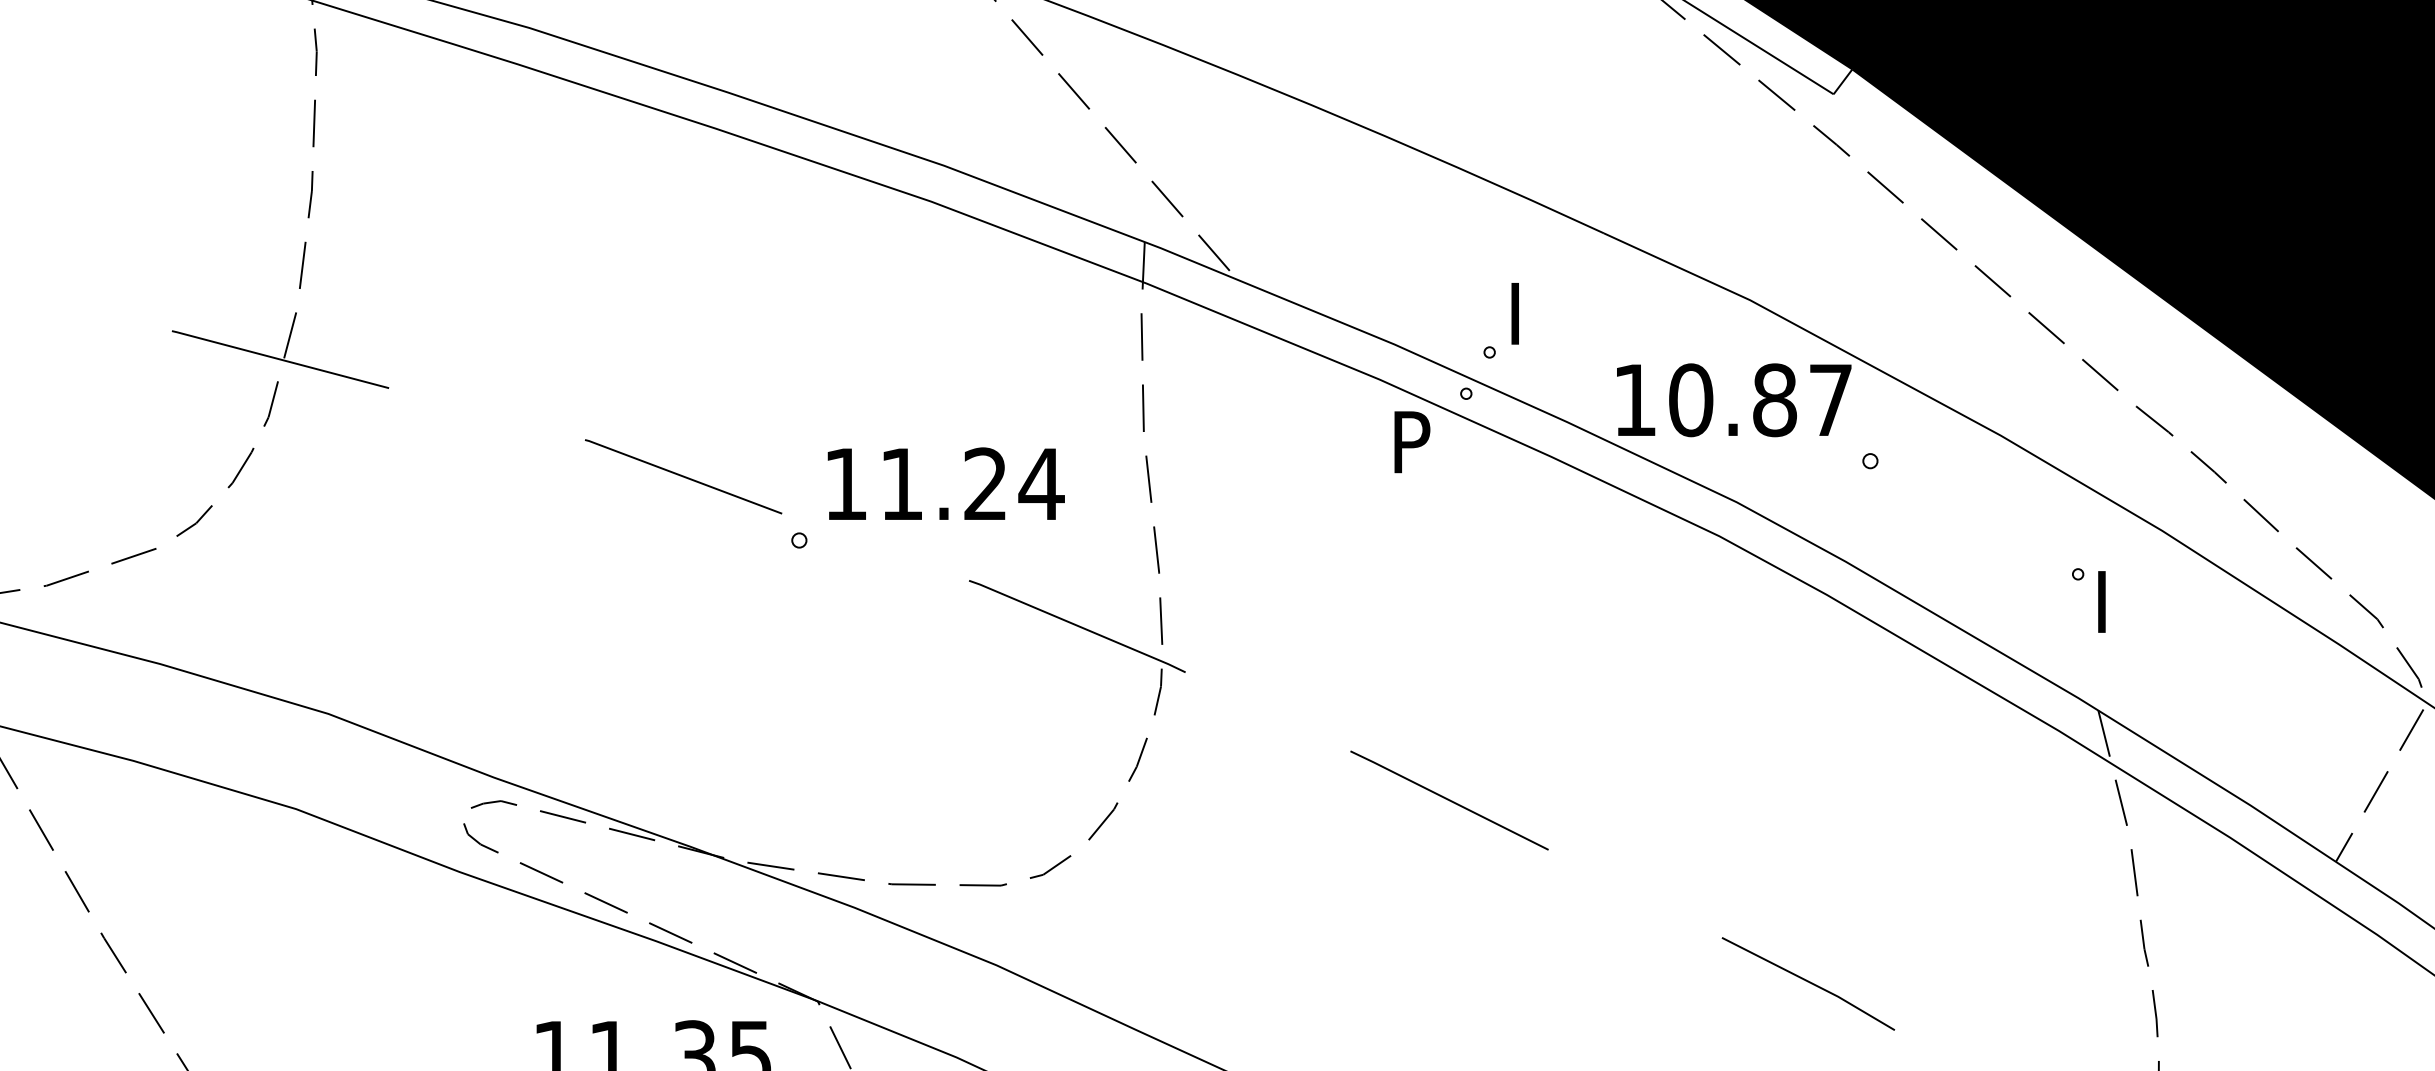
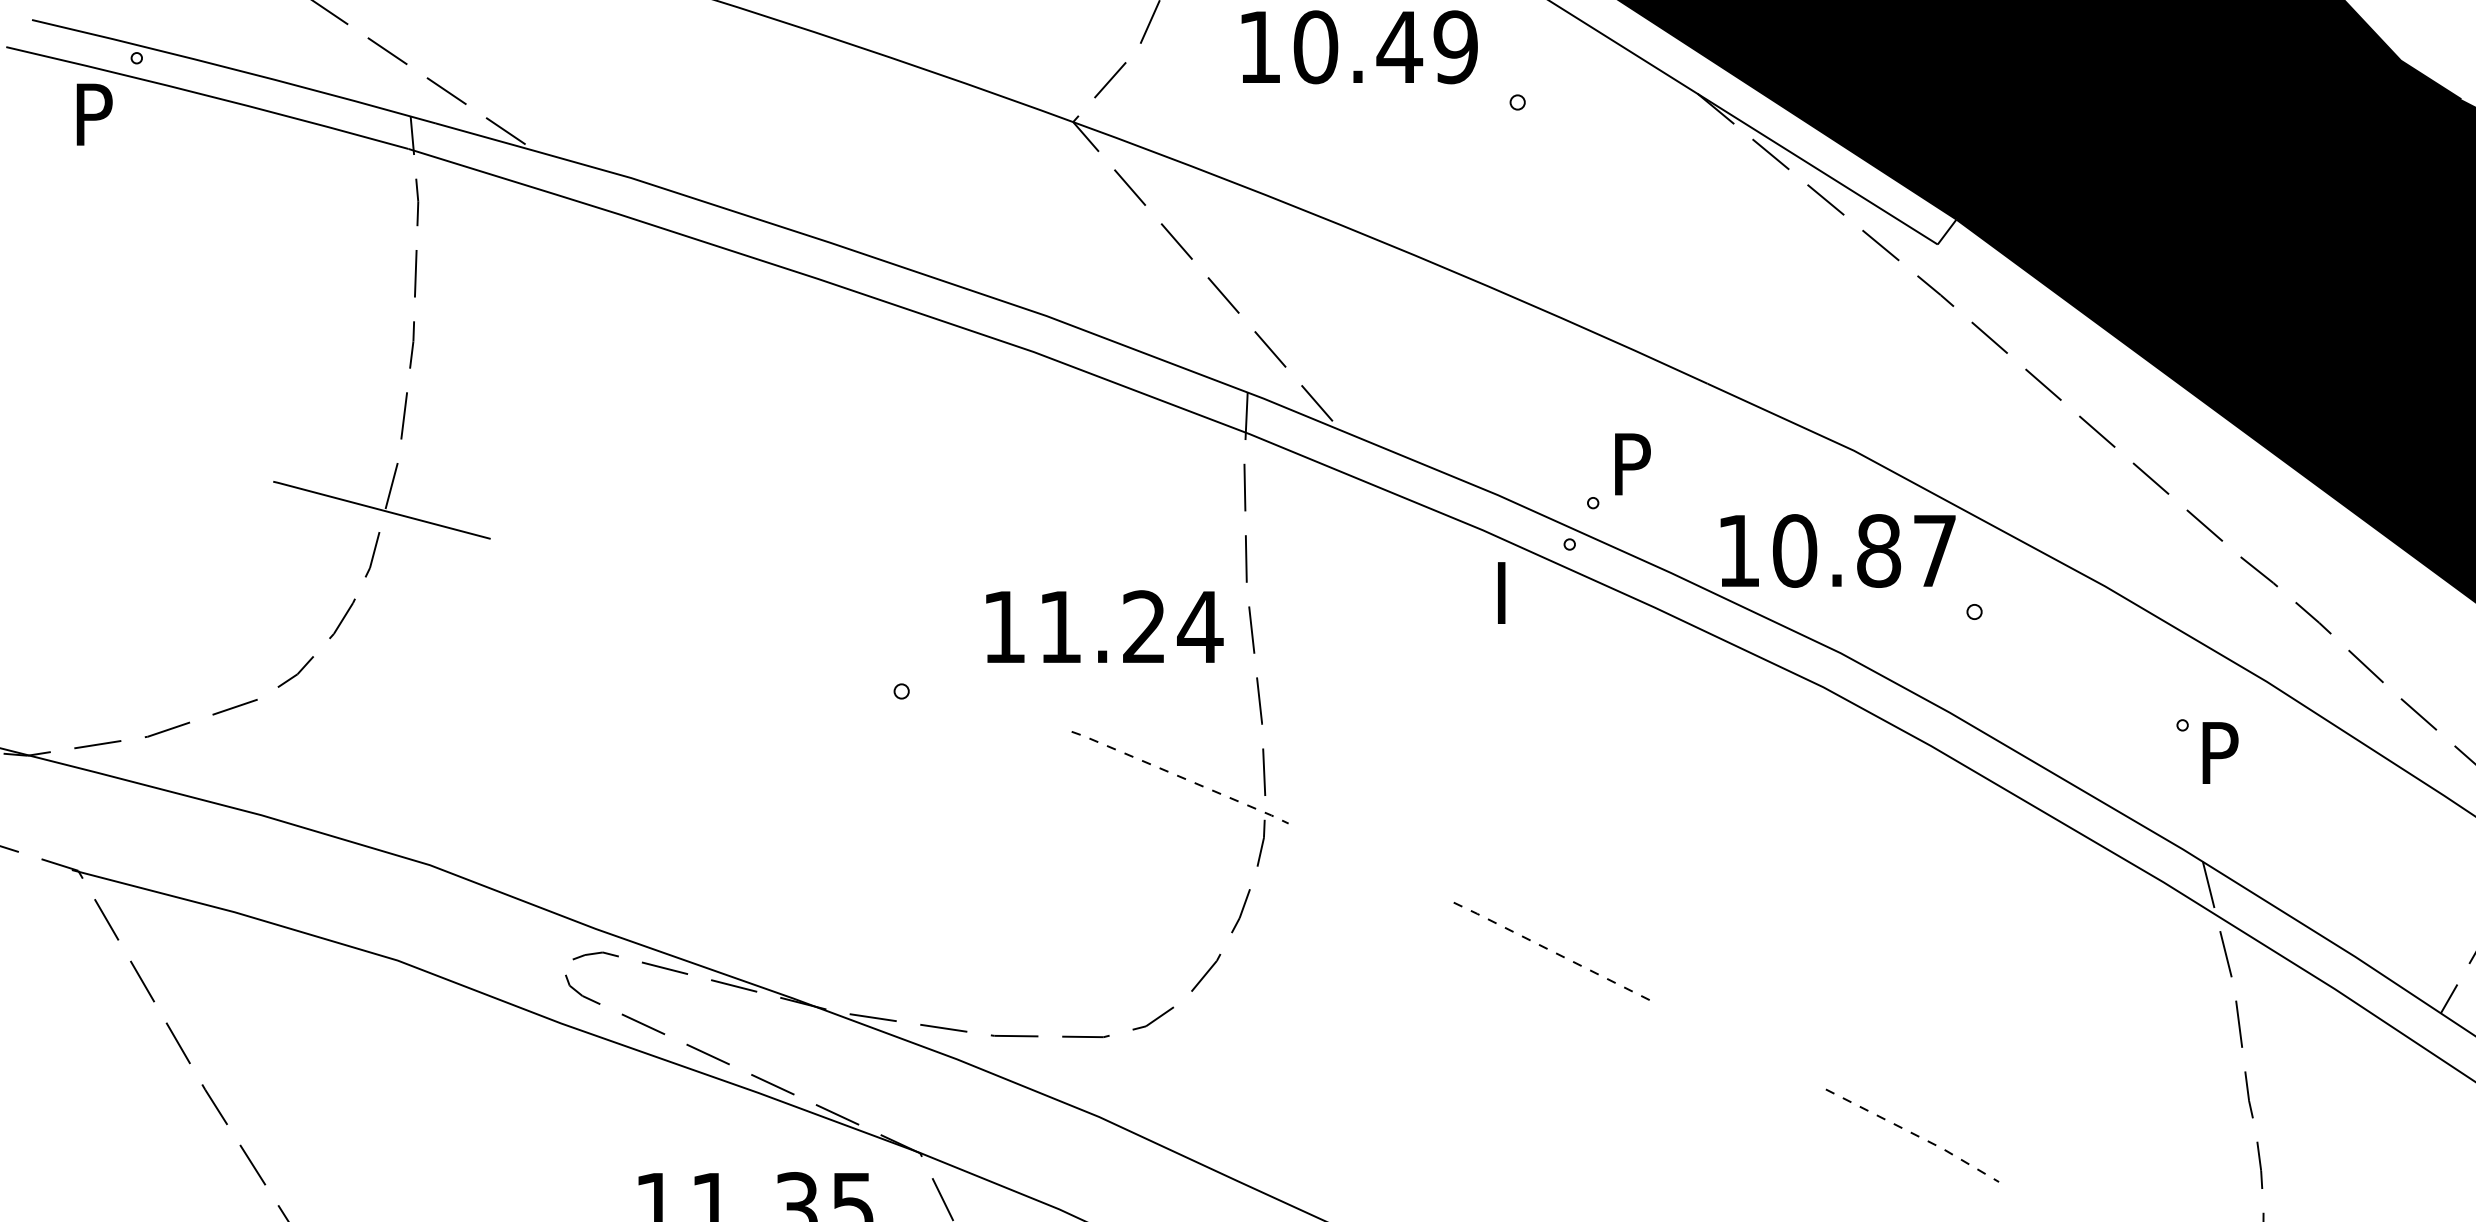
text: (1532, 300) -> (1636, 451), I -> P
text: (1416, 429) -> (1519, 580), P -> I
line: (683, 476) -> (785, 627), removed
text: (945, 483) -> (1104, 626), moved
text: (2119, 589) -> (2224, 740), I -> P
line: (1077, 625) -> (1180, 776), solid -> dashed
line: (1449, 800) -> (1552, 951), solid -> dashed
line: (1810, 982) -> (1914, 1134), solid -> dashed

